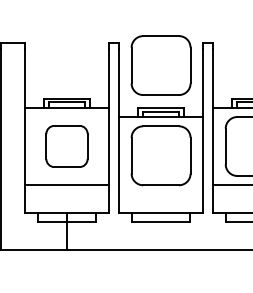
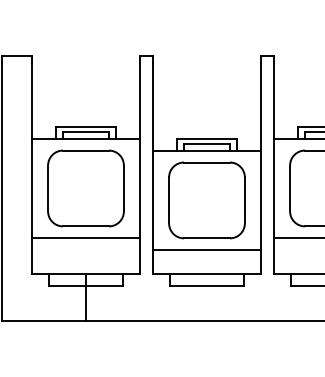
part: (160, 65) -> (206, 84), removed
part: (66, 146) -> (85, 188), size x1.43
line: (160, 193) -> (206, 249), added

